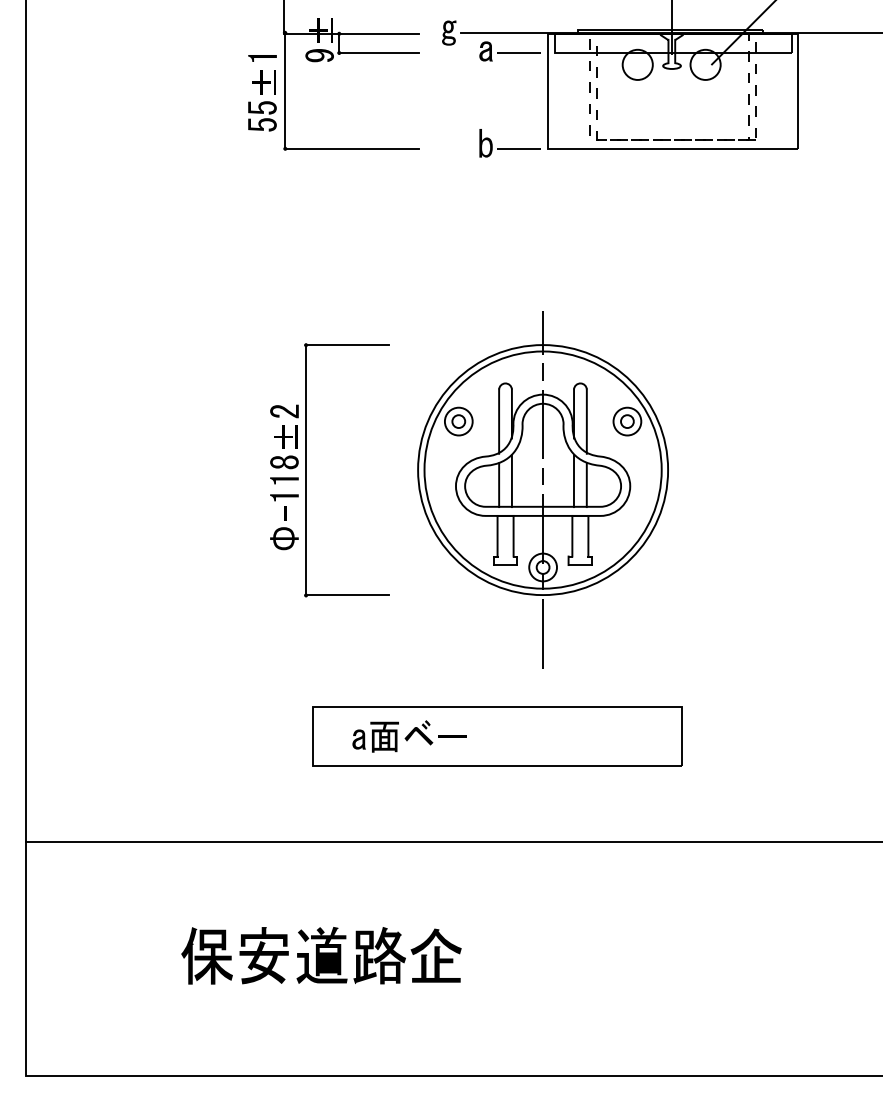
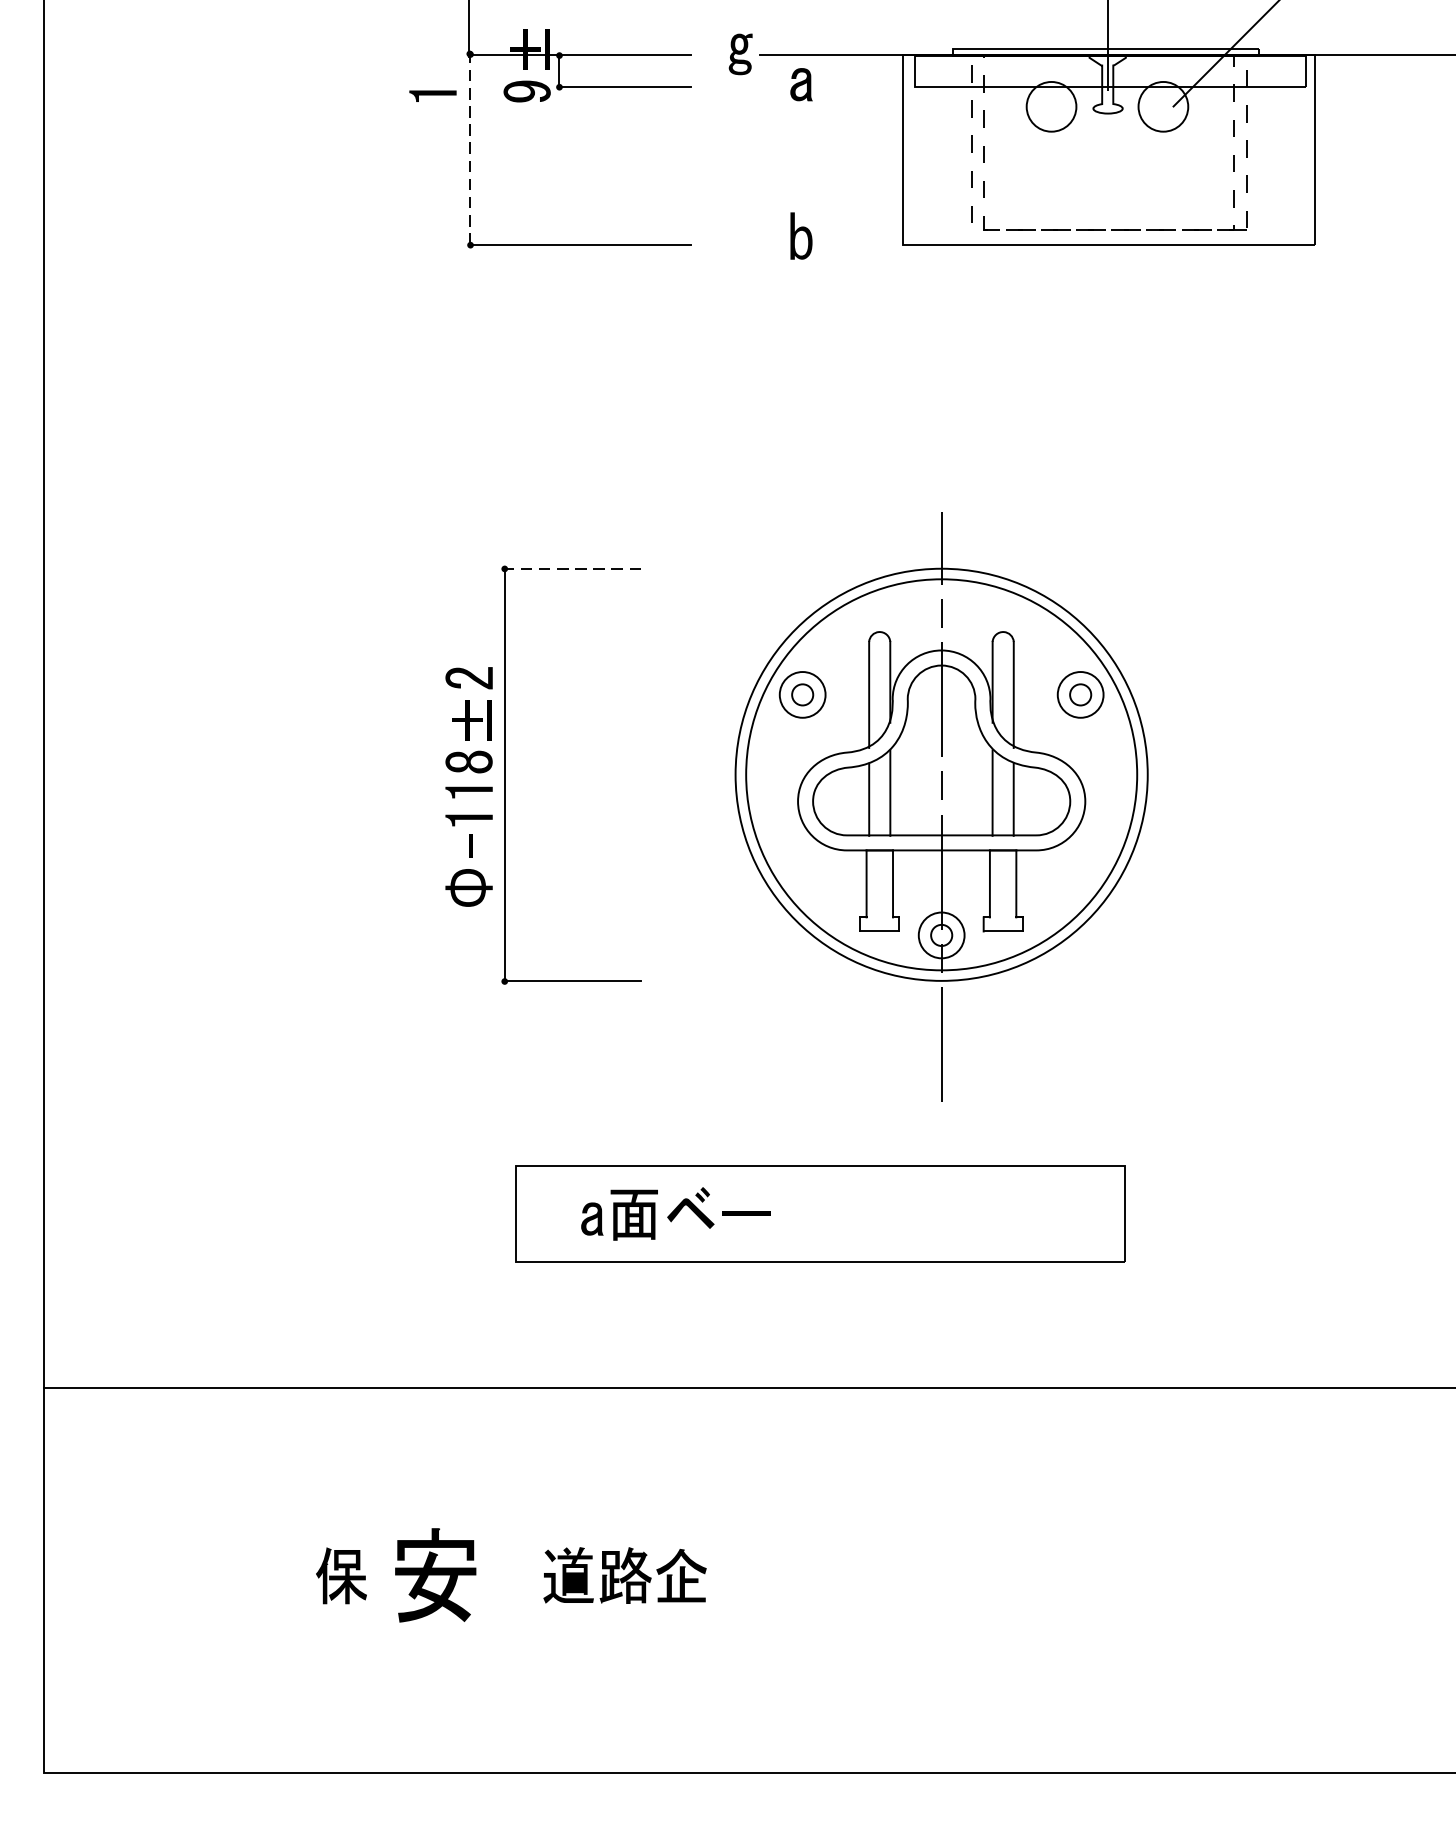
line: (518, 53) -> (854, 88), removed
line: (284, 90) -> (469, 149), solid -> dashed
part: (262, 100) -> (432, 165), removed
line: (518, 149) -> (854, 246), removed
line: (346, 345) -> (571, 569), solid -> dashed
part: (542, 489) -> (940, 806), moved
part: (206, 955) -> (340, 1575), size x0.6
part: (378, 955) -> (624, 1575), size x0.6

